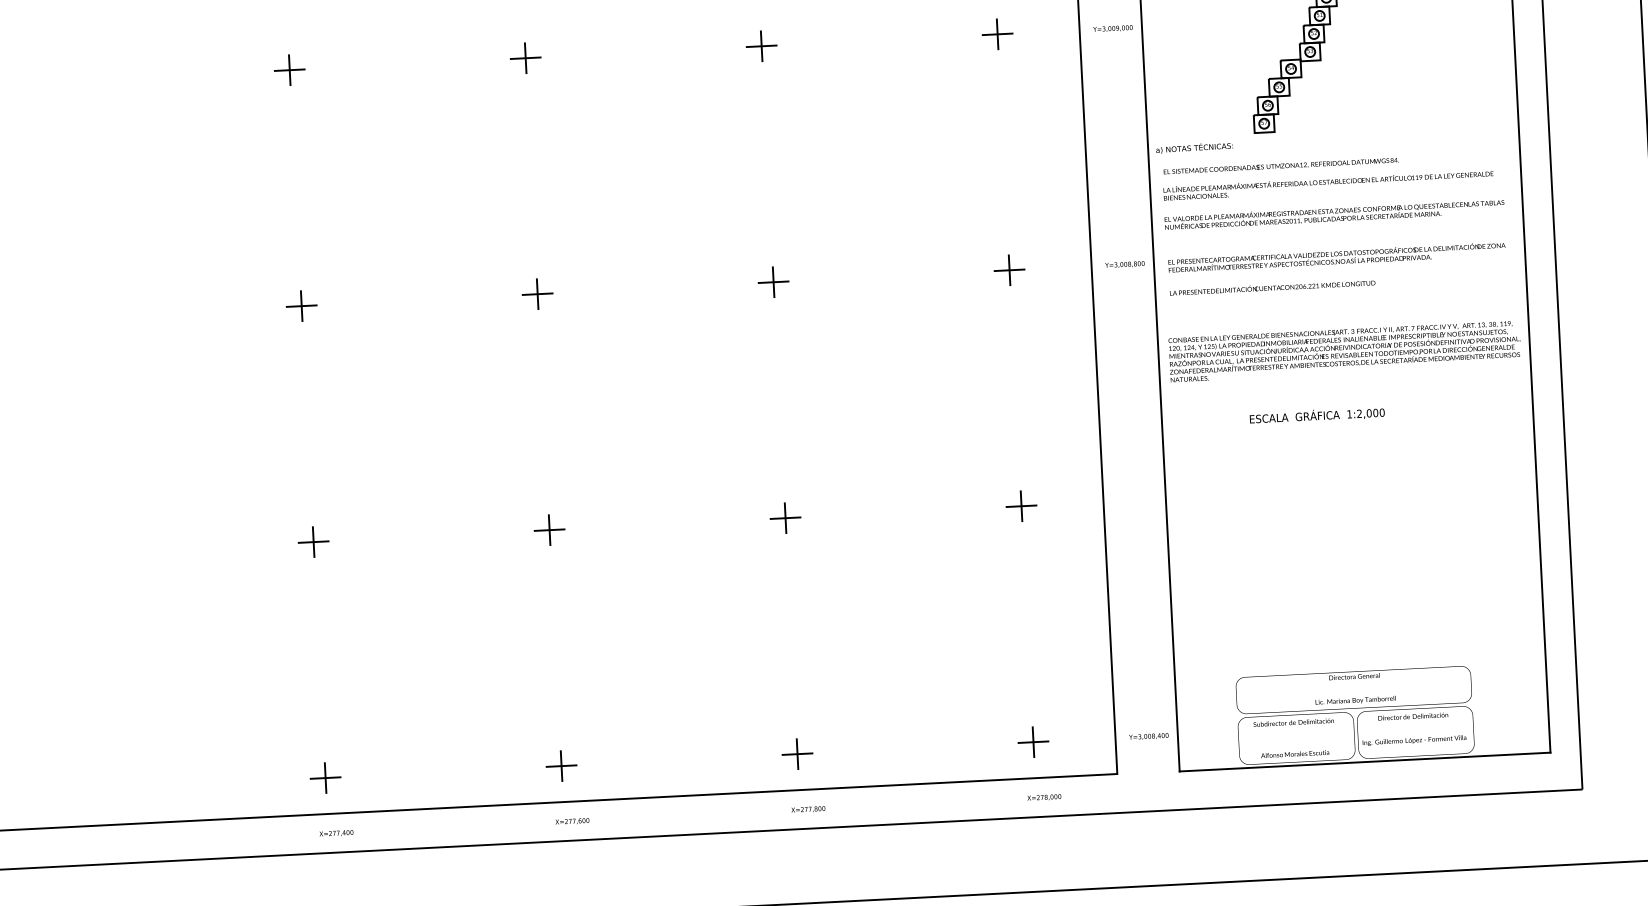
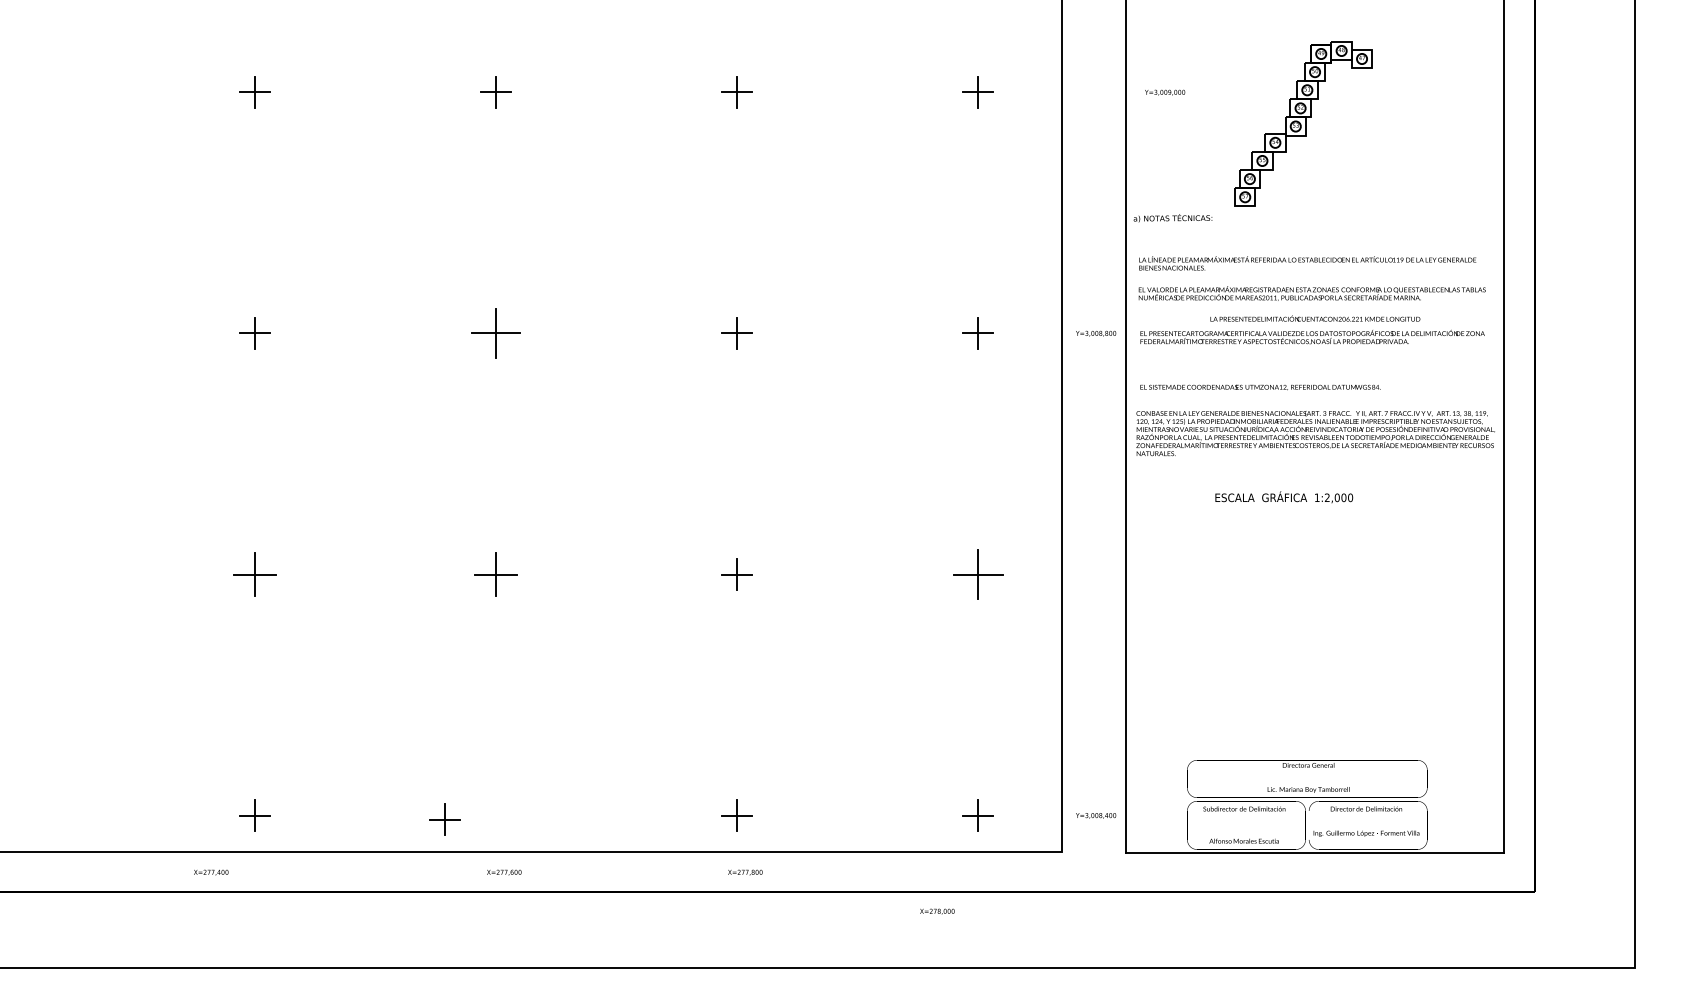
text: (1113, 28) -> (1165, 92), moved
text: (1281, 166) -> (1260, 387), moved
text: (1272, 287) -> (1315, 318), moved
part: (537, 294) -> (495, 333), size x1.6
part: (1020, 506) -> (977, 574), size x1.6
part: (549, 530) -> (495, 574), size x1.4
part: (313, 542) -> (254, 574), size x1.4
part: (561, 766) -> (444, 819), moved
text: (1044, 797) -> (937, 911), moved
text: (336, 833) -> (211, 872), moved

